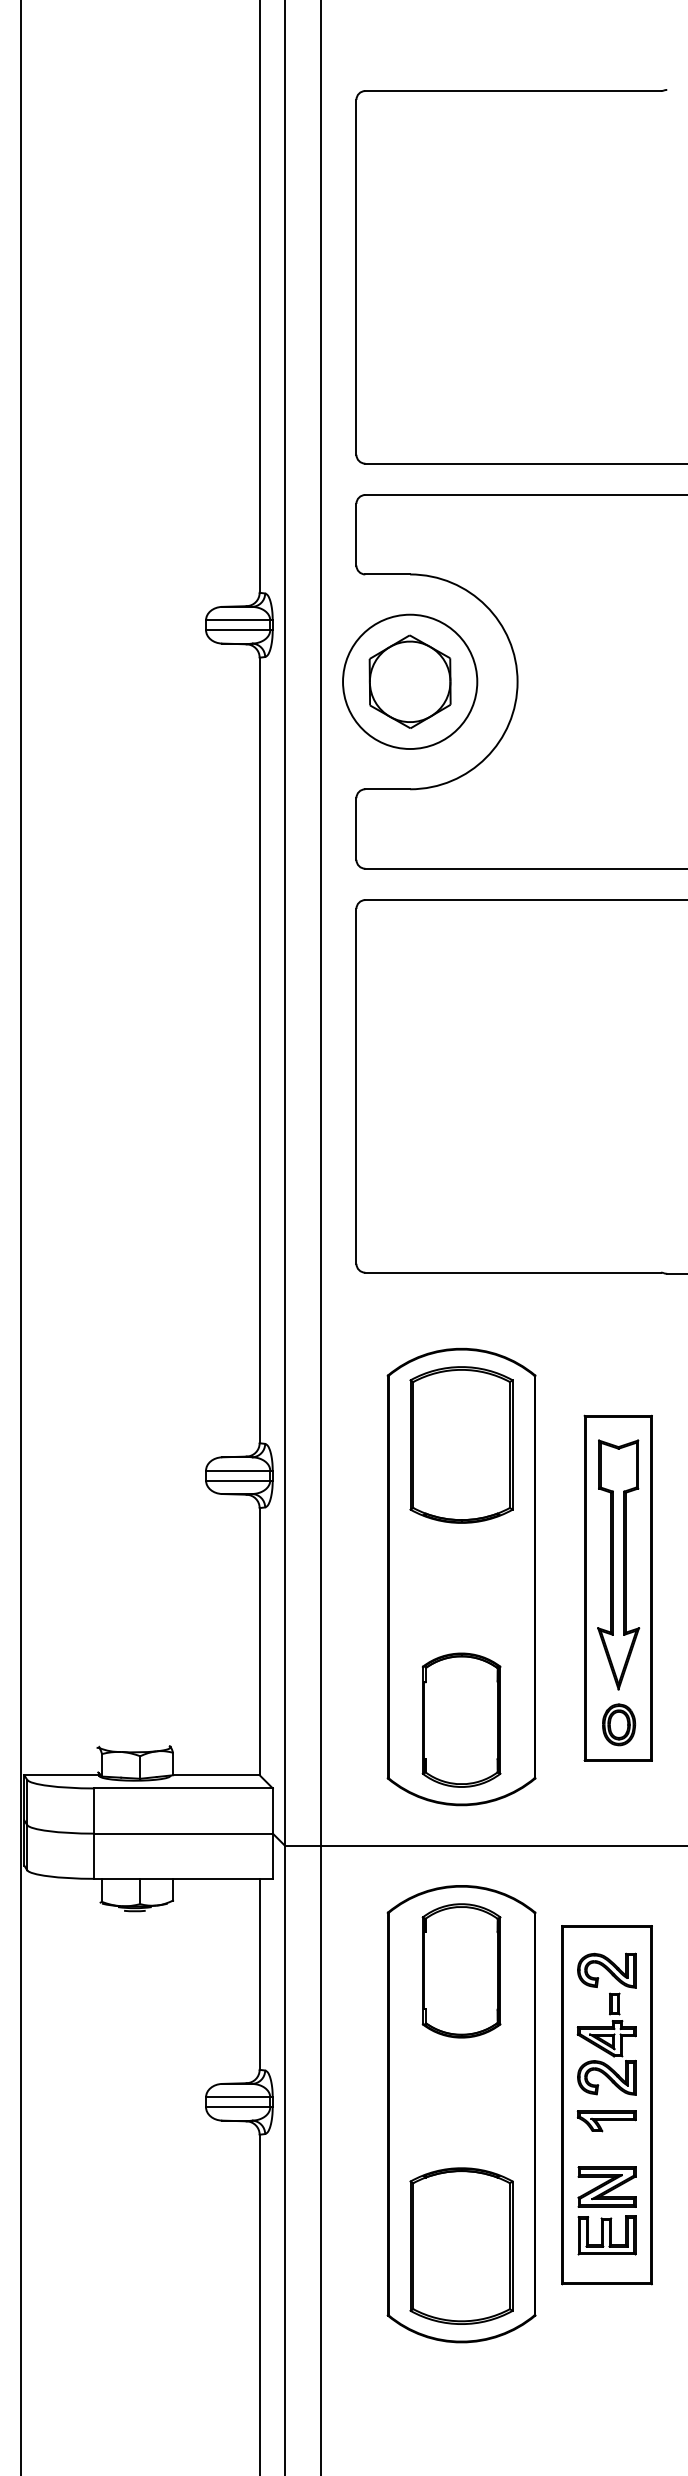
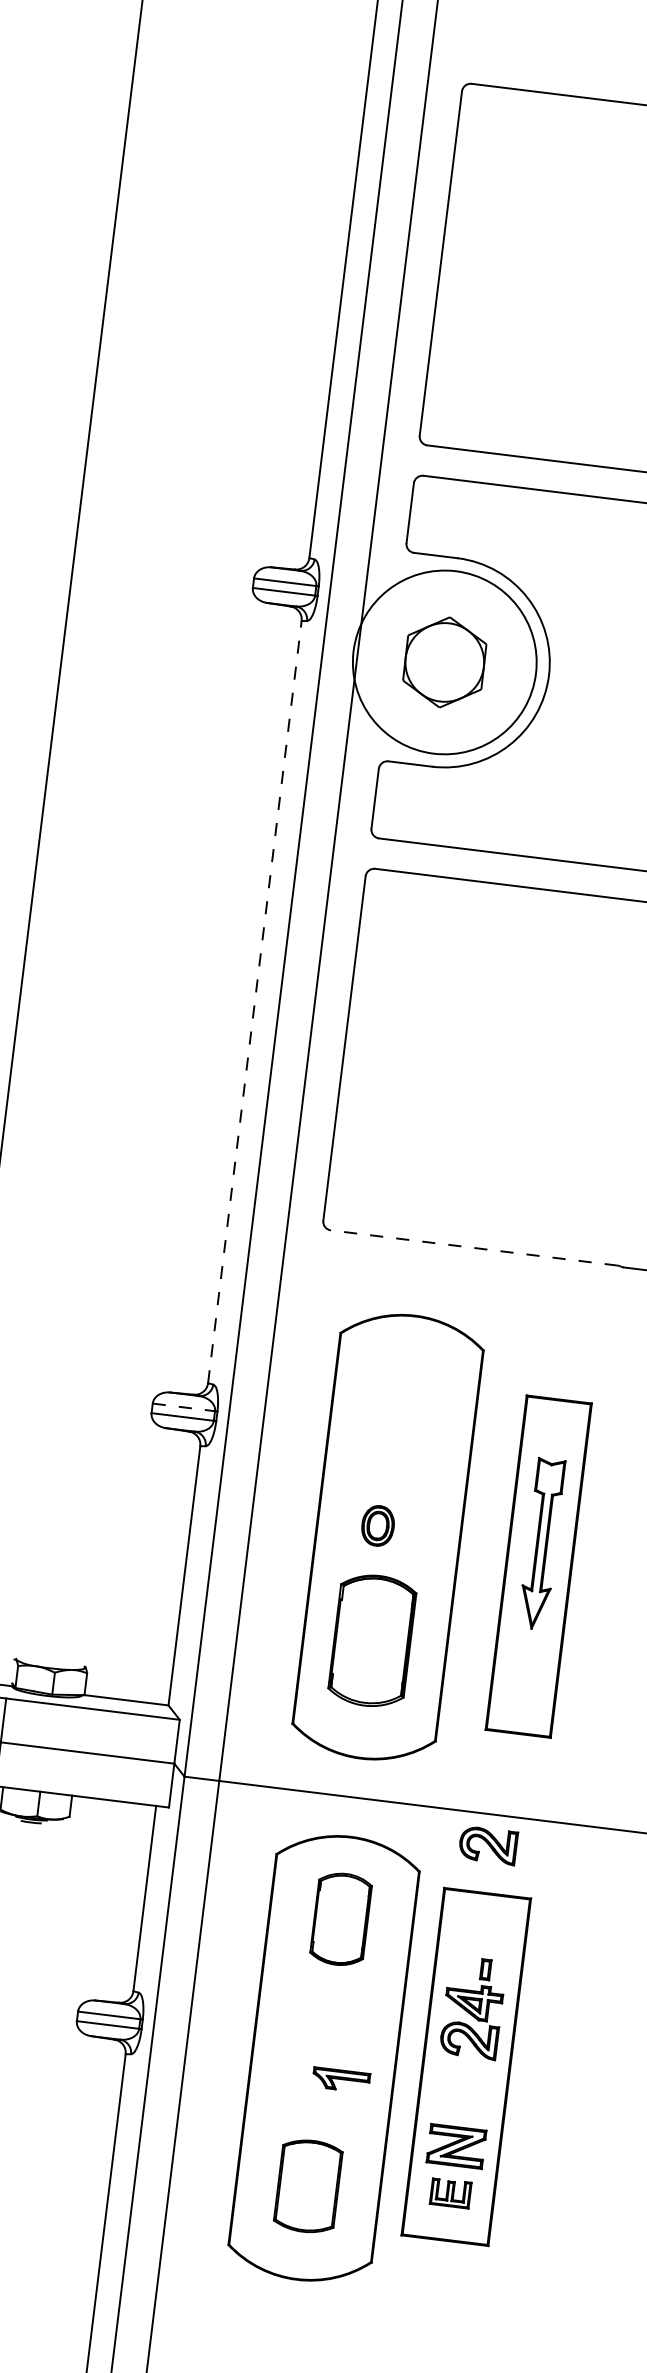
circle: (410, 681) -> (445, 662), size x1.4
line: (259, 1050) -> (254, 1002), solid -> dashed
line: (513, 1272) -> (474, 1247), solid -> dashed
part: (461, 1444) -> (403, 1408), removed
line: (238, 1470) -> (184, 1407), solid -> dashed
part: (618, 1564) -> (541, 1543), size x0.7
part: (461, 1719) -> (372, 1640), moved
part: (619, 1724) -> (378, 1525), moved
part: (461, 1970) -> (341, 1918), size x0.7
part: (606, 1970) -> (488, 1845), moved
part: (606, 2121) -> (340, 2080), moved
part: (606, 2235) -> (450, 2193), size x0.7
part: (461, 2245) -> (308, 2185), size x0.6

